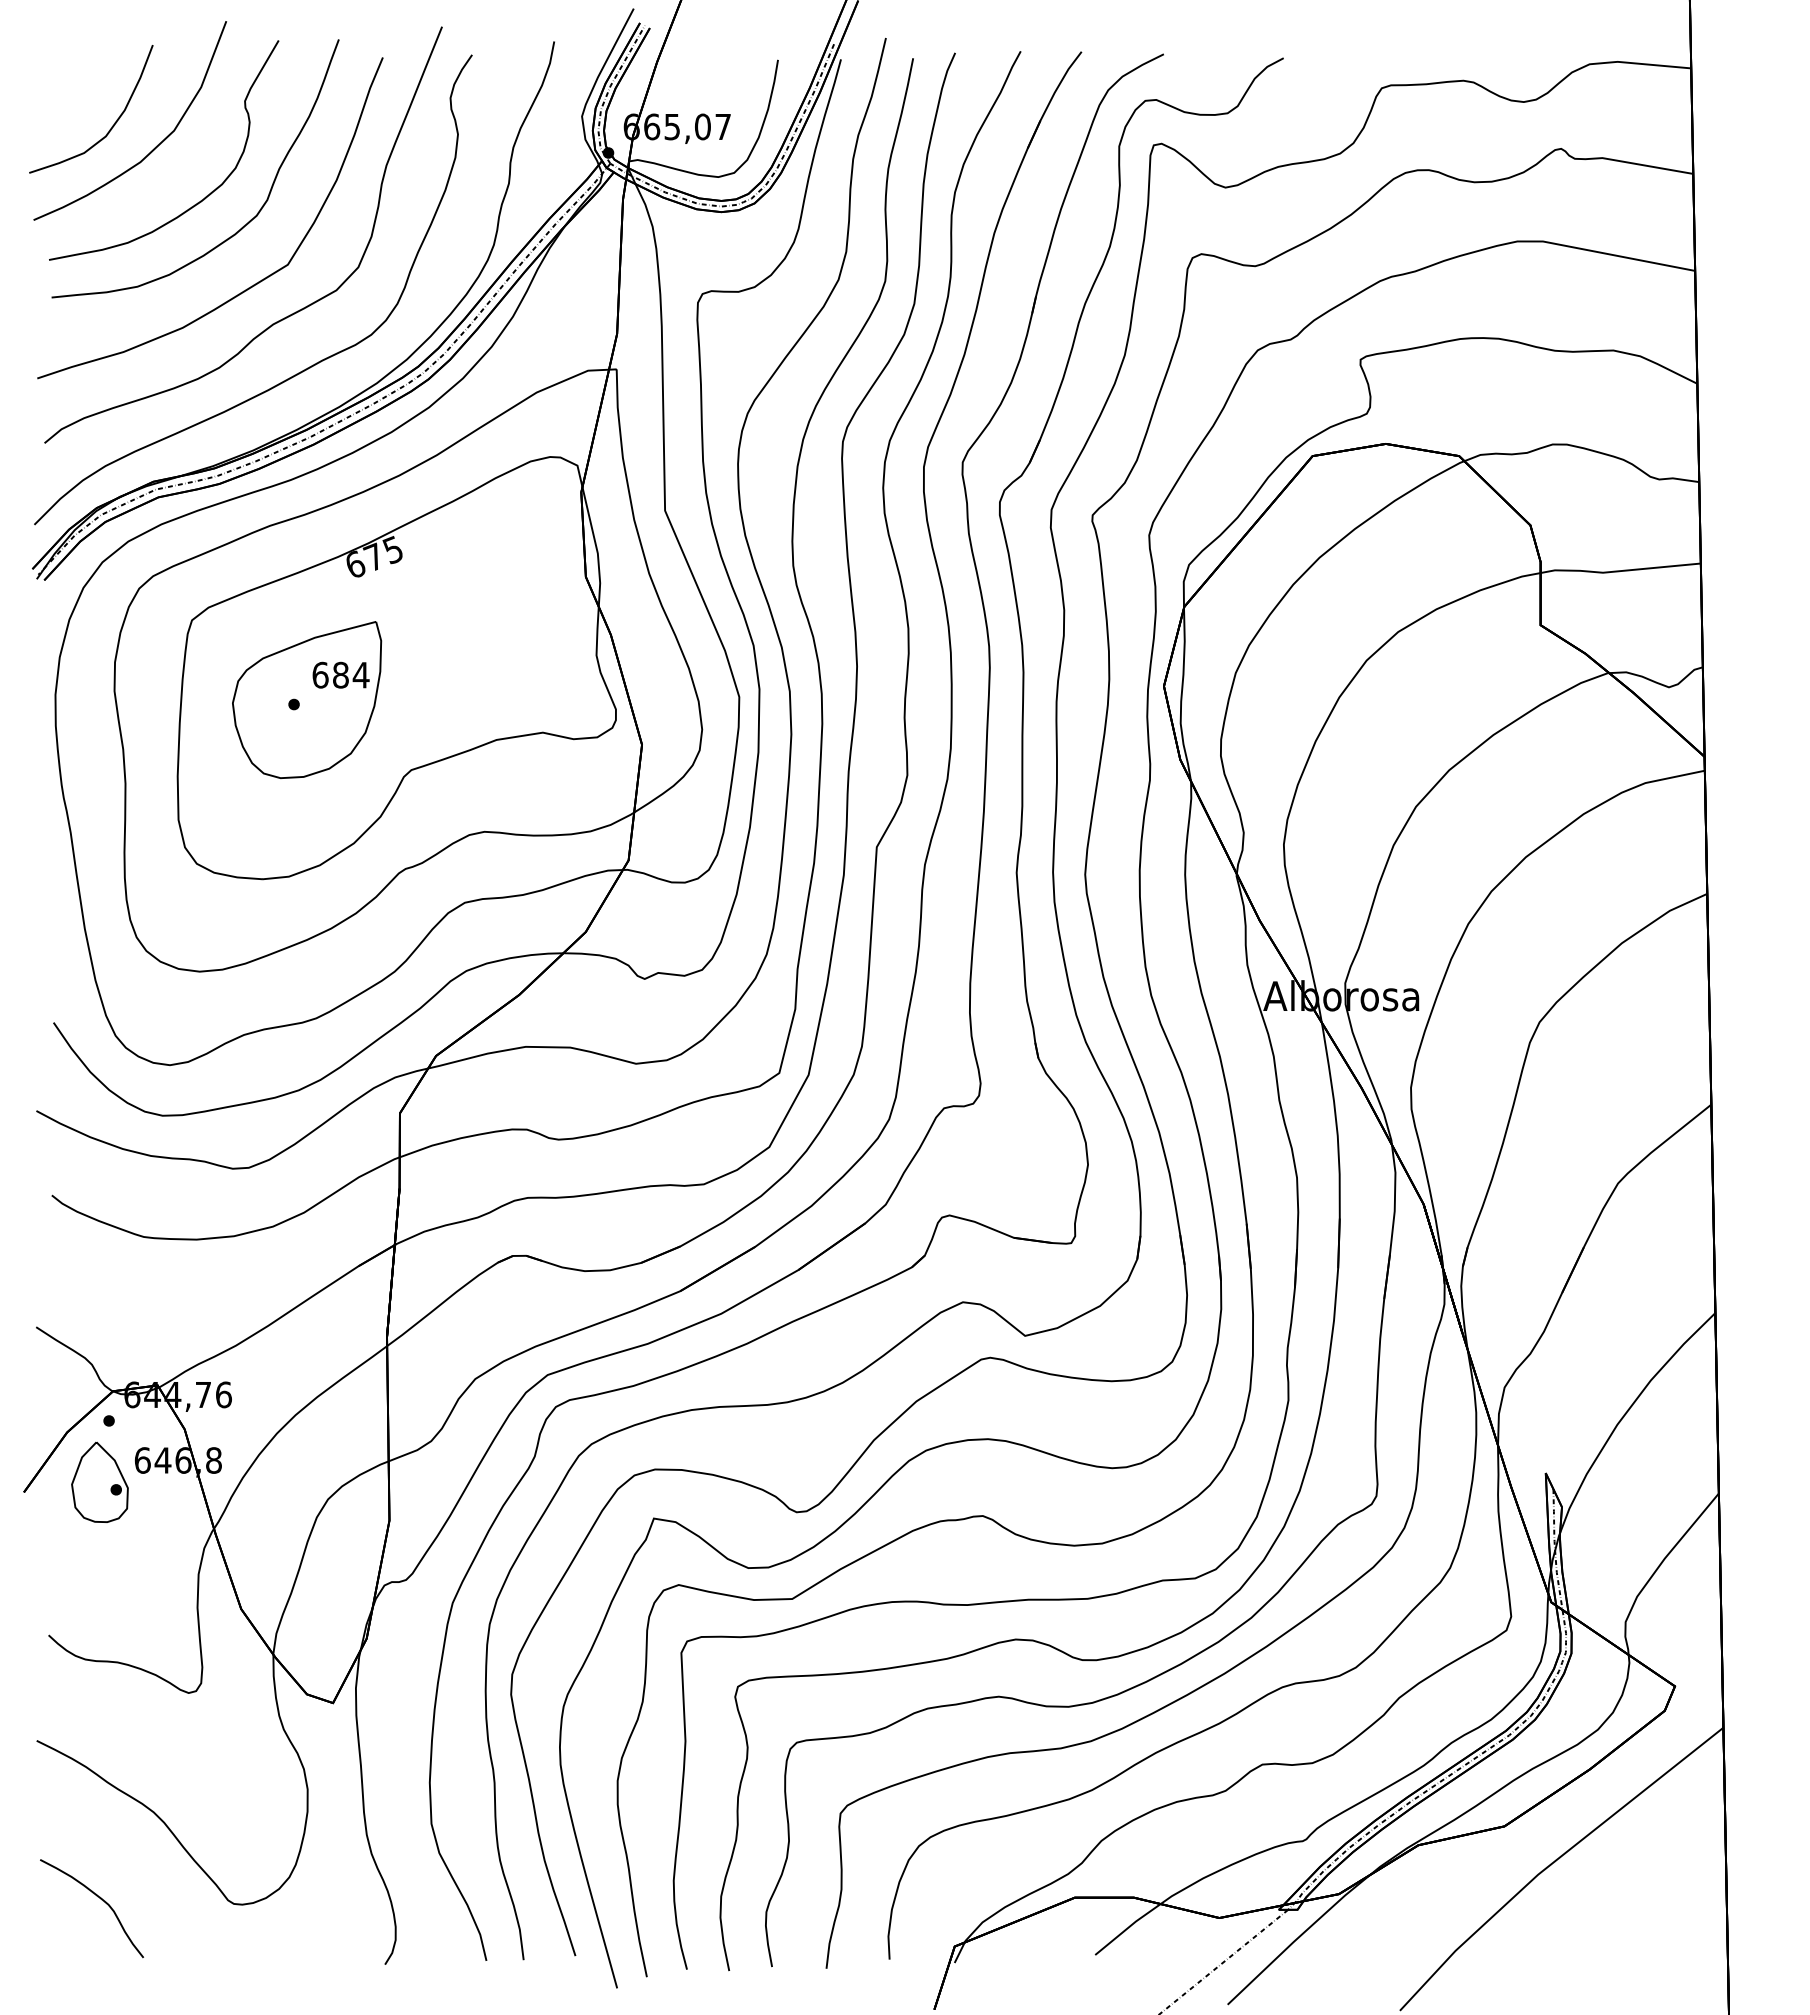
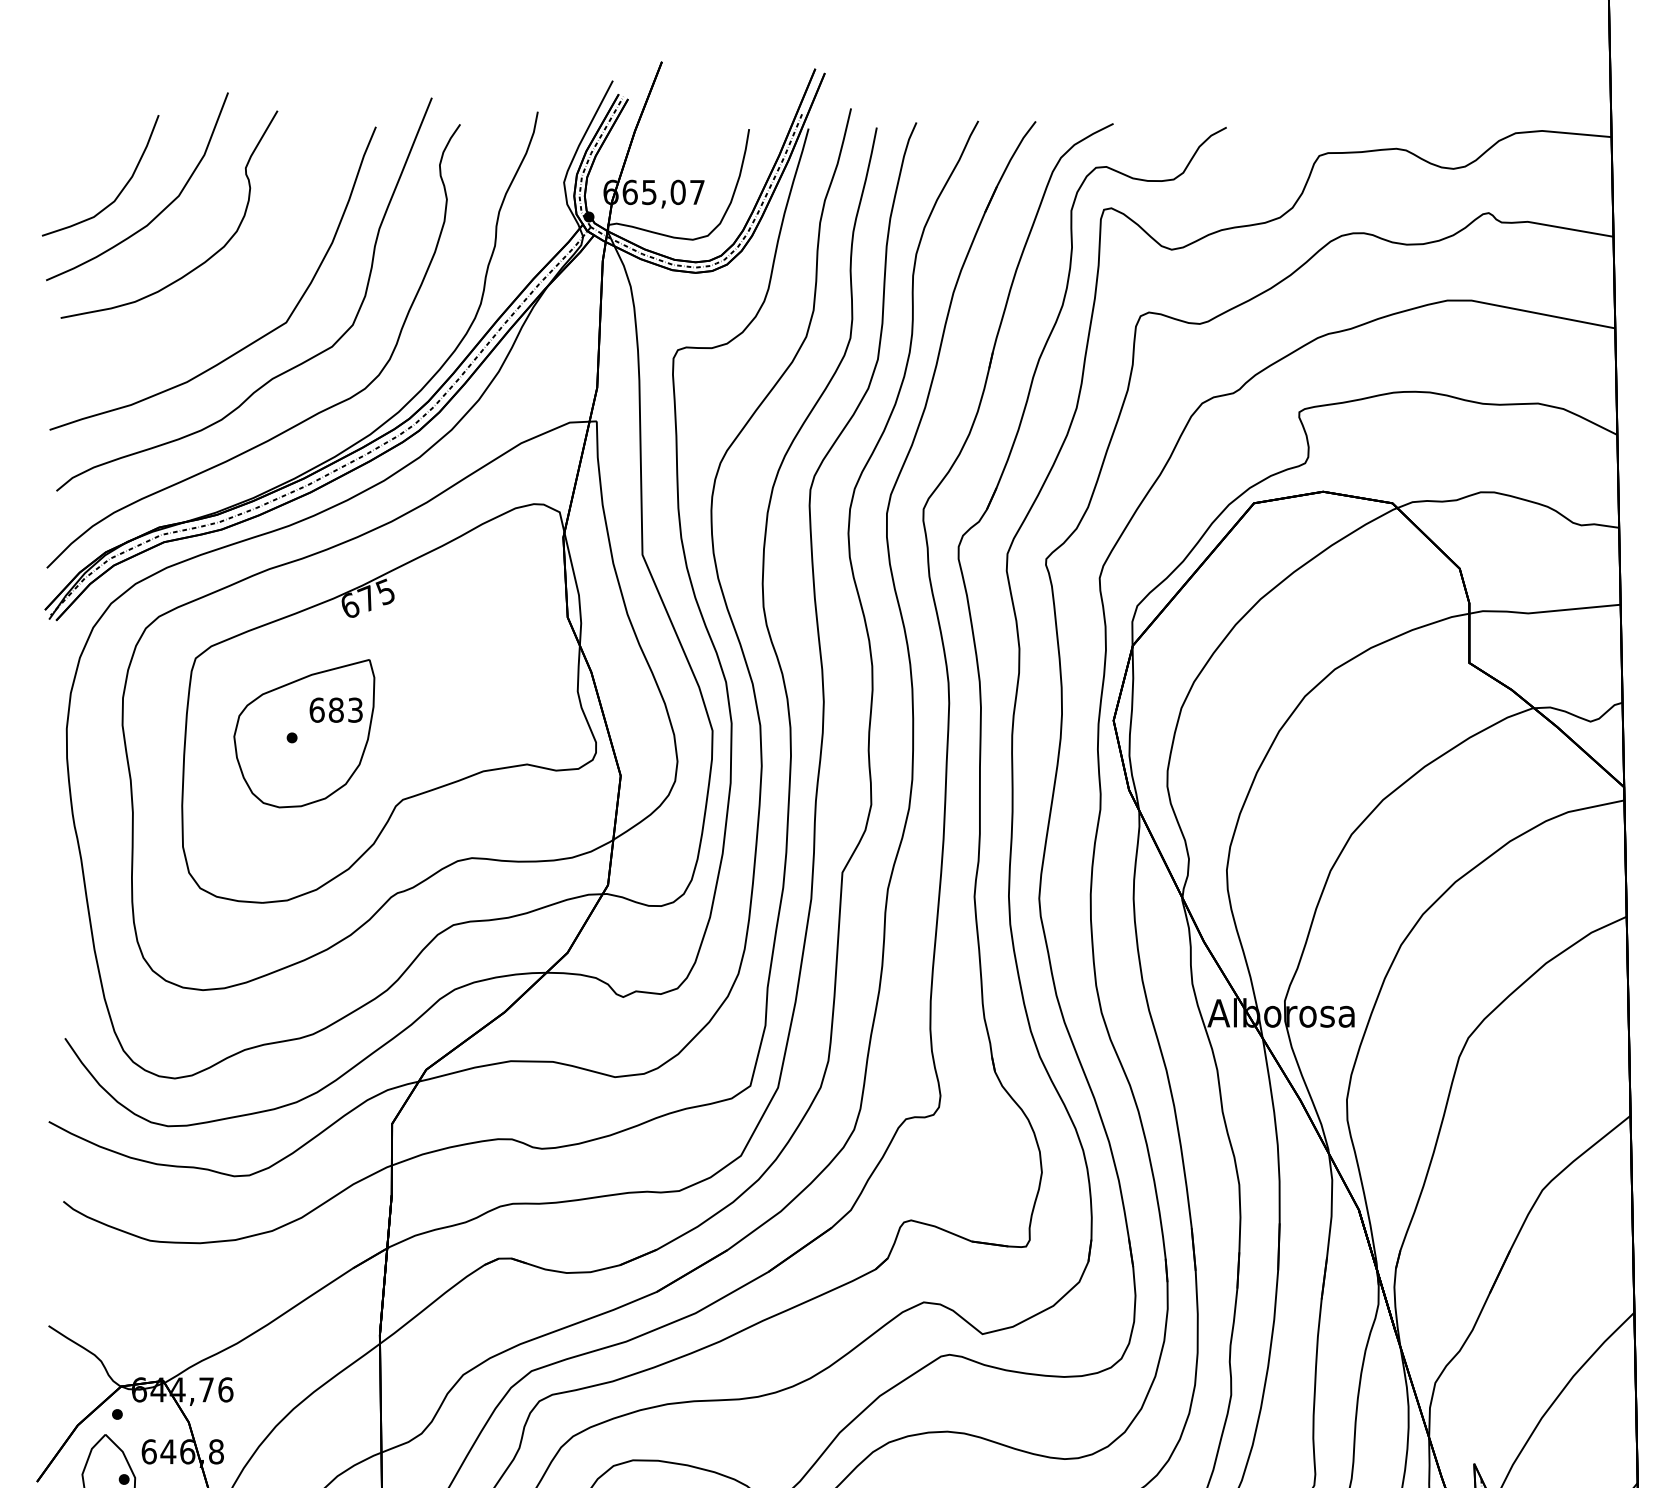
curve: (243, 225) -> (244, 285), removed
text: (360, 674) -> (354, 709), 684 -> 683

